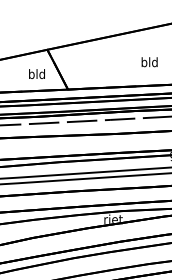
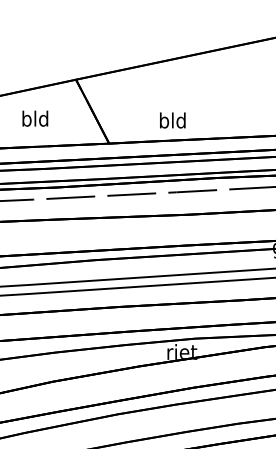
text: (149, 62) -> (172, 120), moved
text: (36, 73) -> (34, 117), moved

